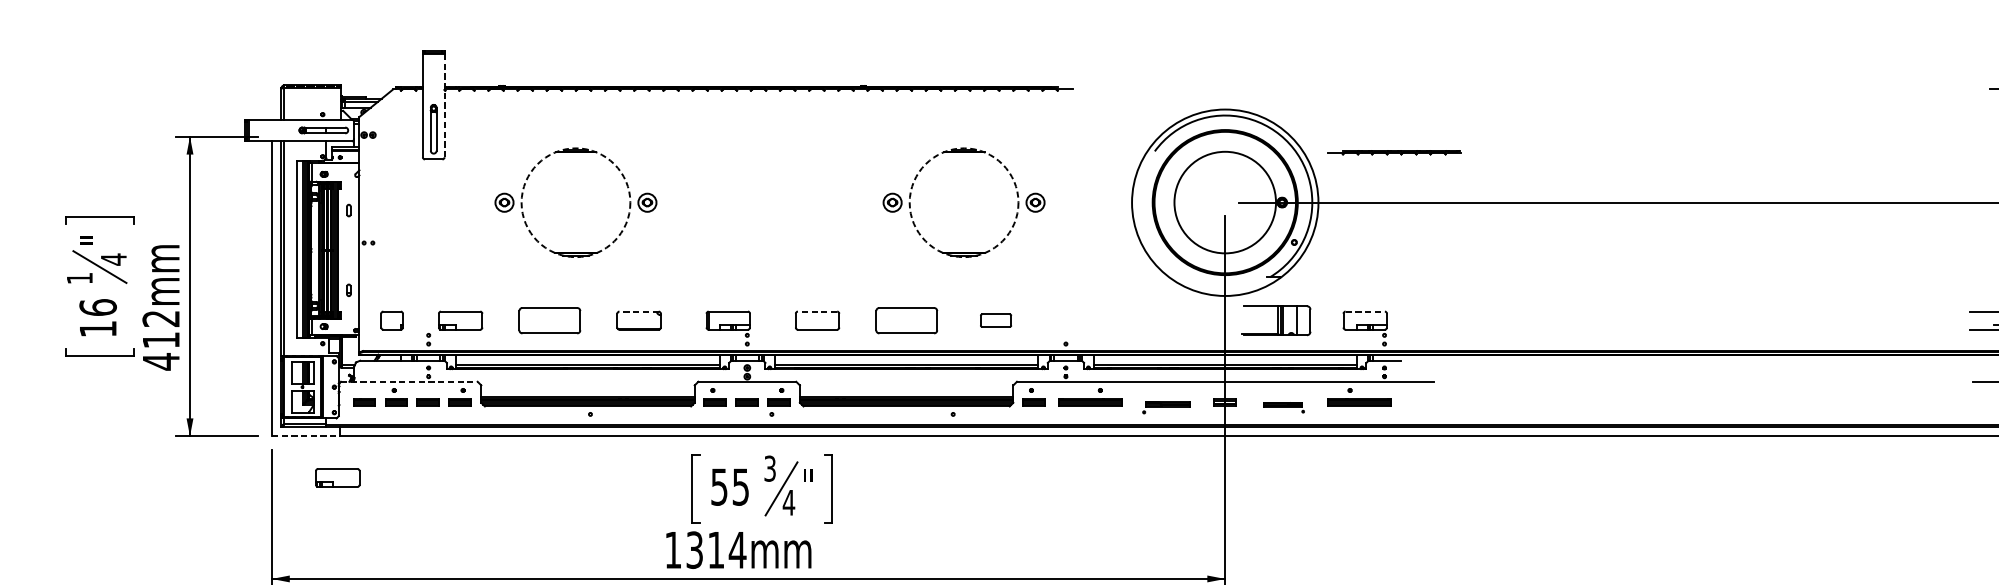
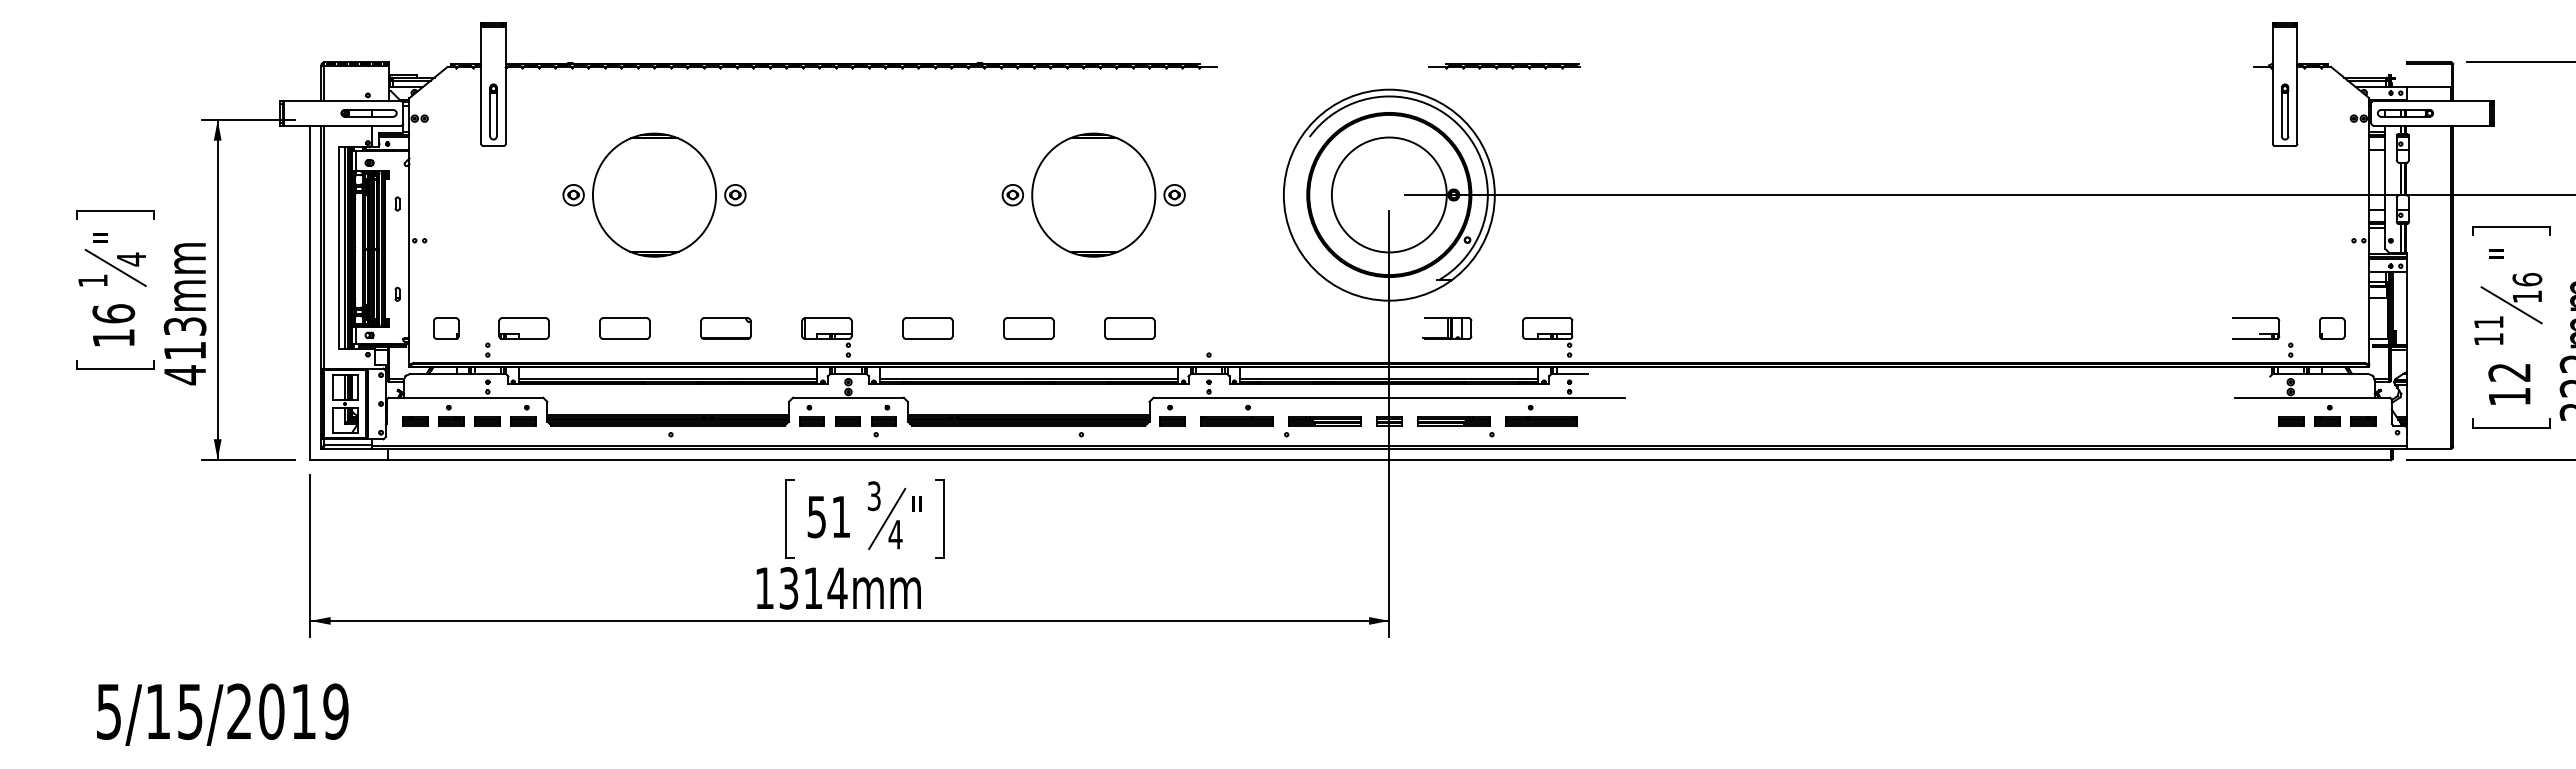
line: (444, 104) -> (505, 84), dashed -> solid
part: (1394, 152) -> (1504, 66), moved
circle: (575, 202) -> (654, 194), dashed -> solid
circle: (963, 202) -> (1093, 194), dashed -> solid
line: (638, 311) -> (725, 318), dashed -> solid
line: (817, 311) -> (927, 318), dashed -> solid
line: (1365, 311) -> (1548, 318), dashed -> solid
text: (161, 318) -> (185, 326), 412mm -> 413mm
part: (549, 320) -> (624, 328), size x0.71
part: (906, 320) -> (1028, 328), size x0.71
part: (995, 320) -> (1129, 328), size x1.43
part: (1276, 320) -> (1447, 328), size x0.62
line: (409, 381) -> (466, 397), dashed -> solid
part: (1166, 407) -> (1322, 426), size x1.43
part: (1283, 407) -> (1455, 426), size x1.67
line: (306, 436) -> (349, 459), dashed -> solid
part: (337, 477) -> (384, 506), removed
text: (741, 487) -> (841, 517), 55 -> 51

